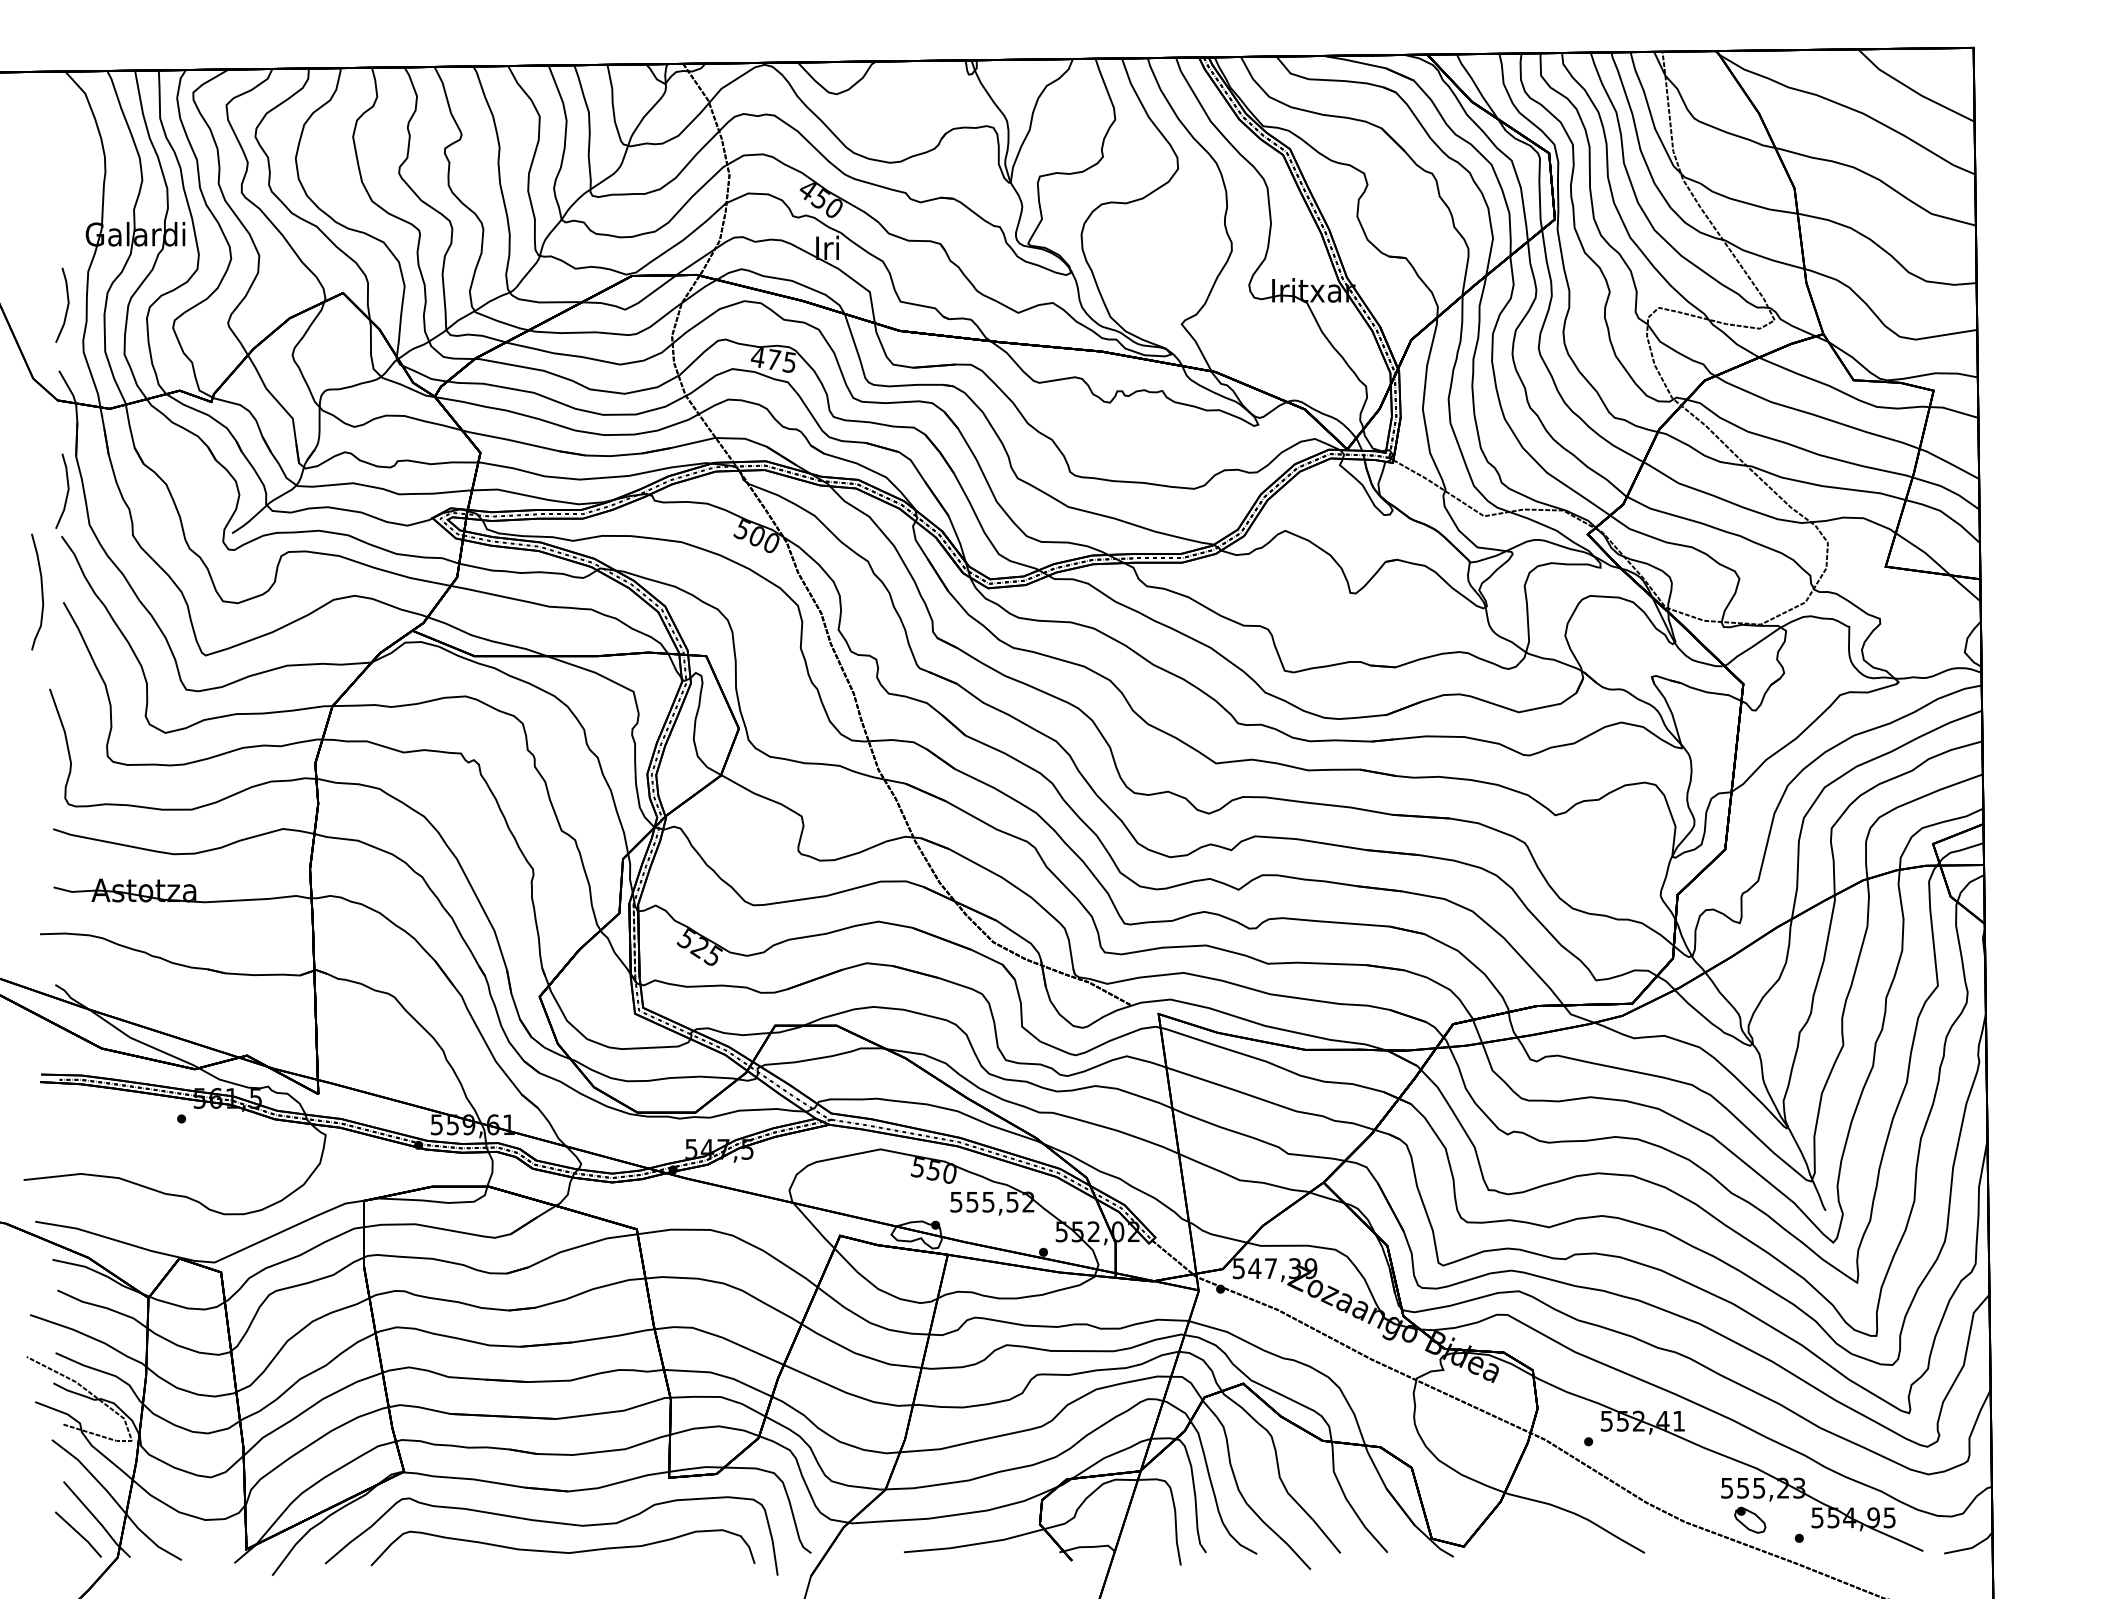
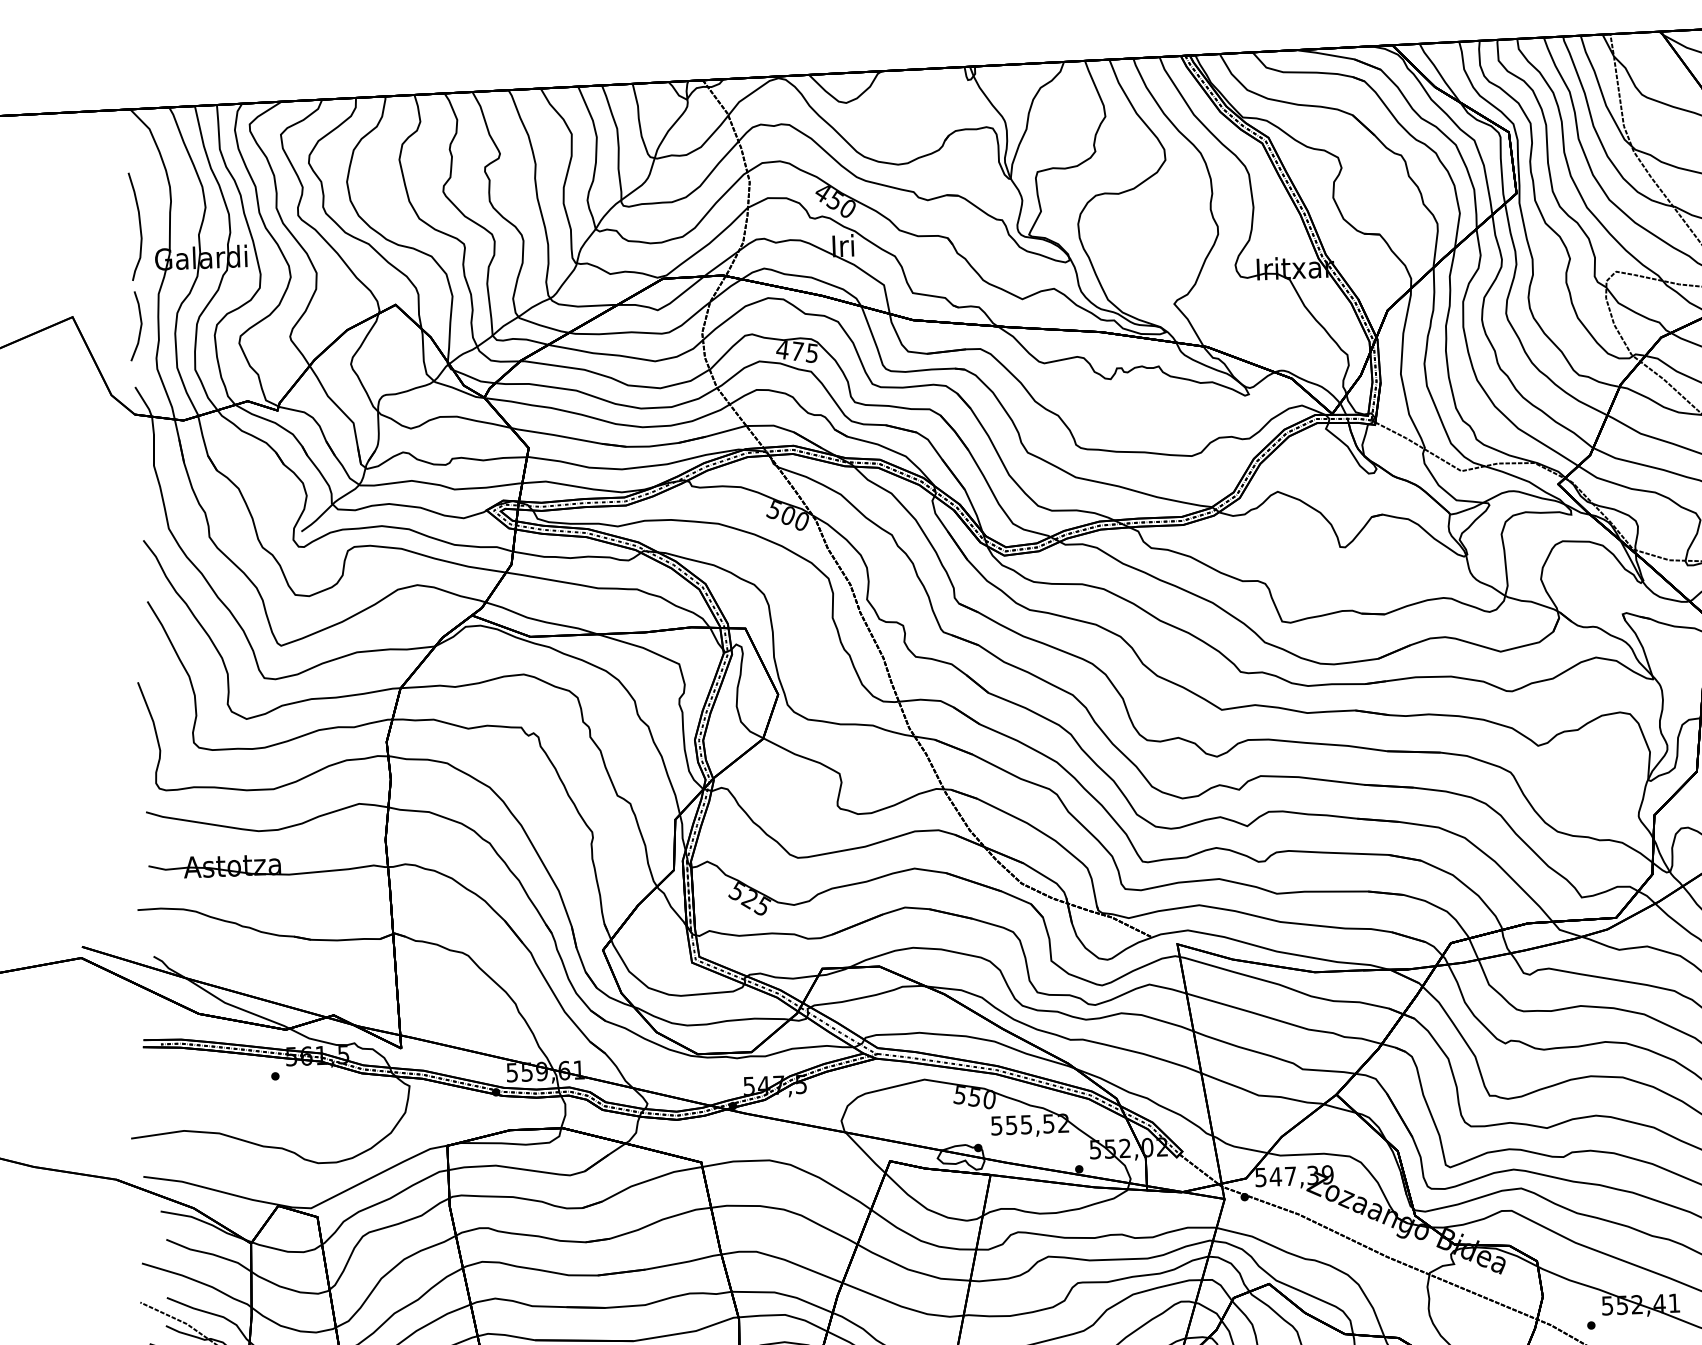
line: (67, 490) -> (147, 497), removed
curve: (41, 591) -> (139, 225), moved

